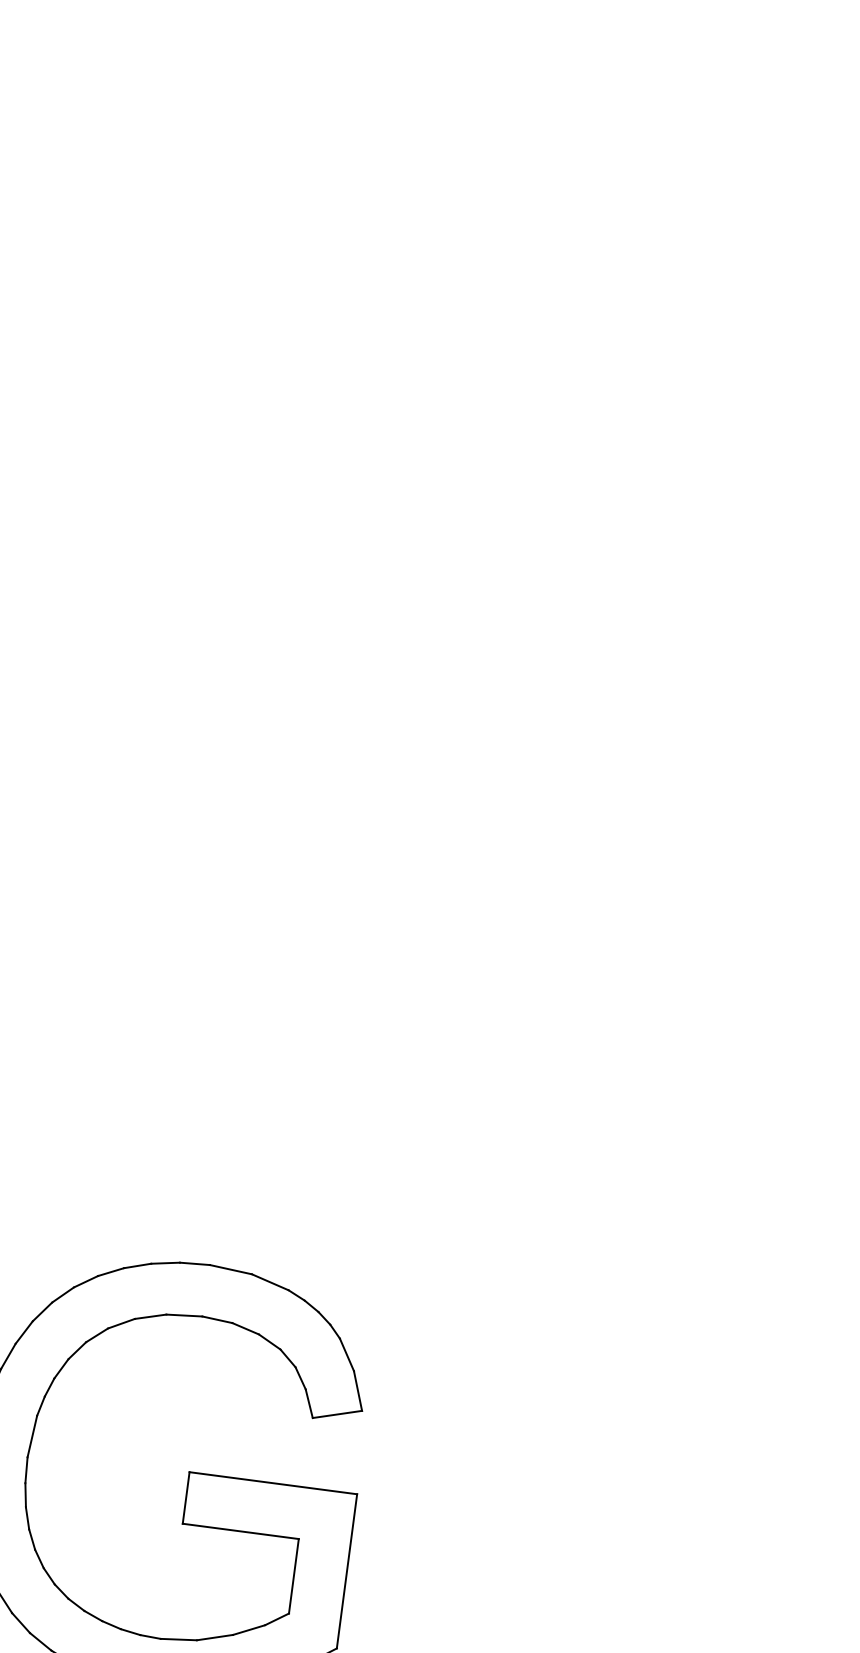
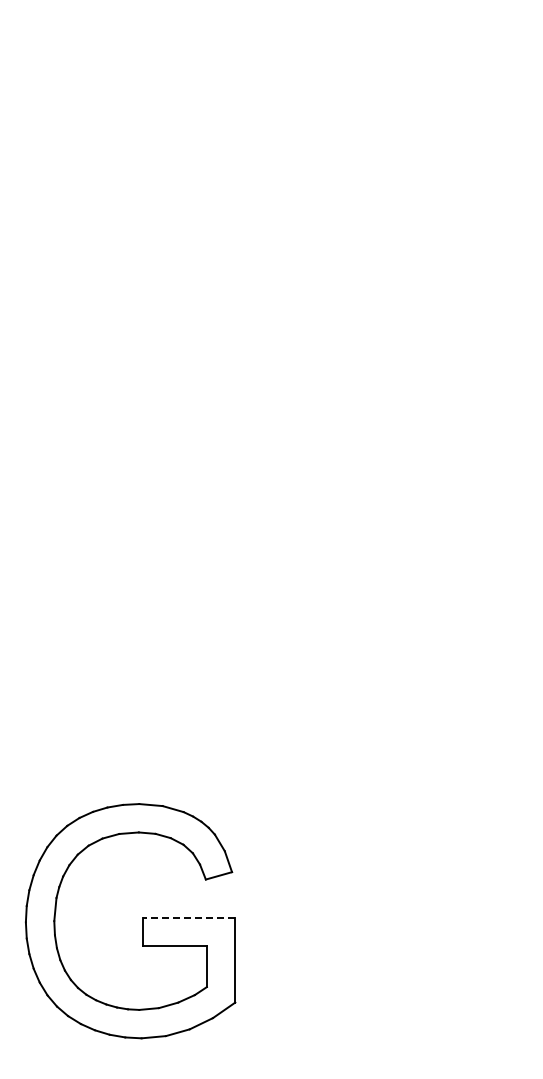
line: (272, 1482) -> (188, 917), solid -> dashed

